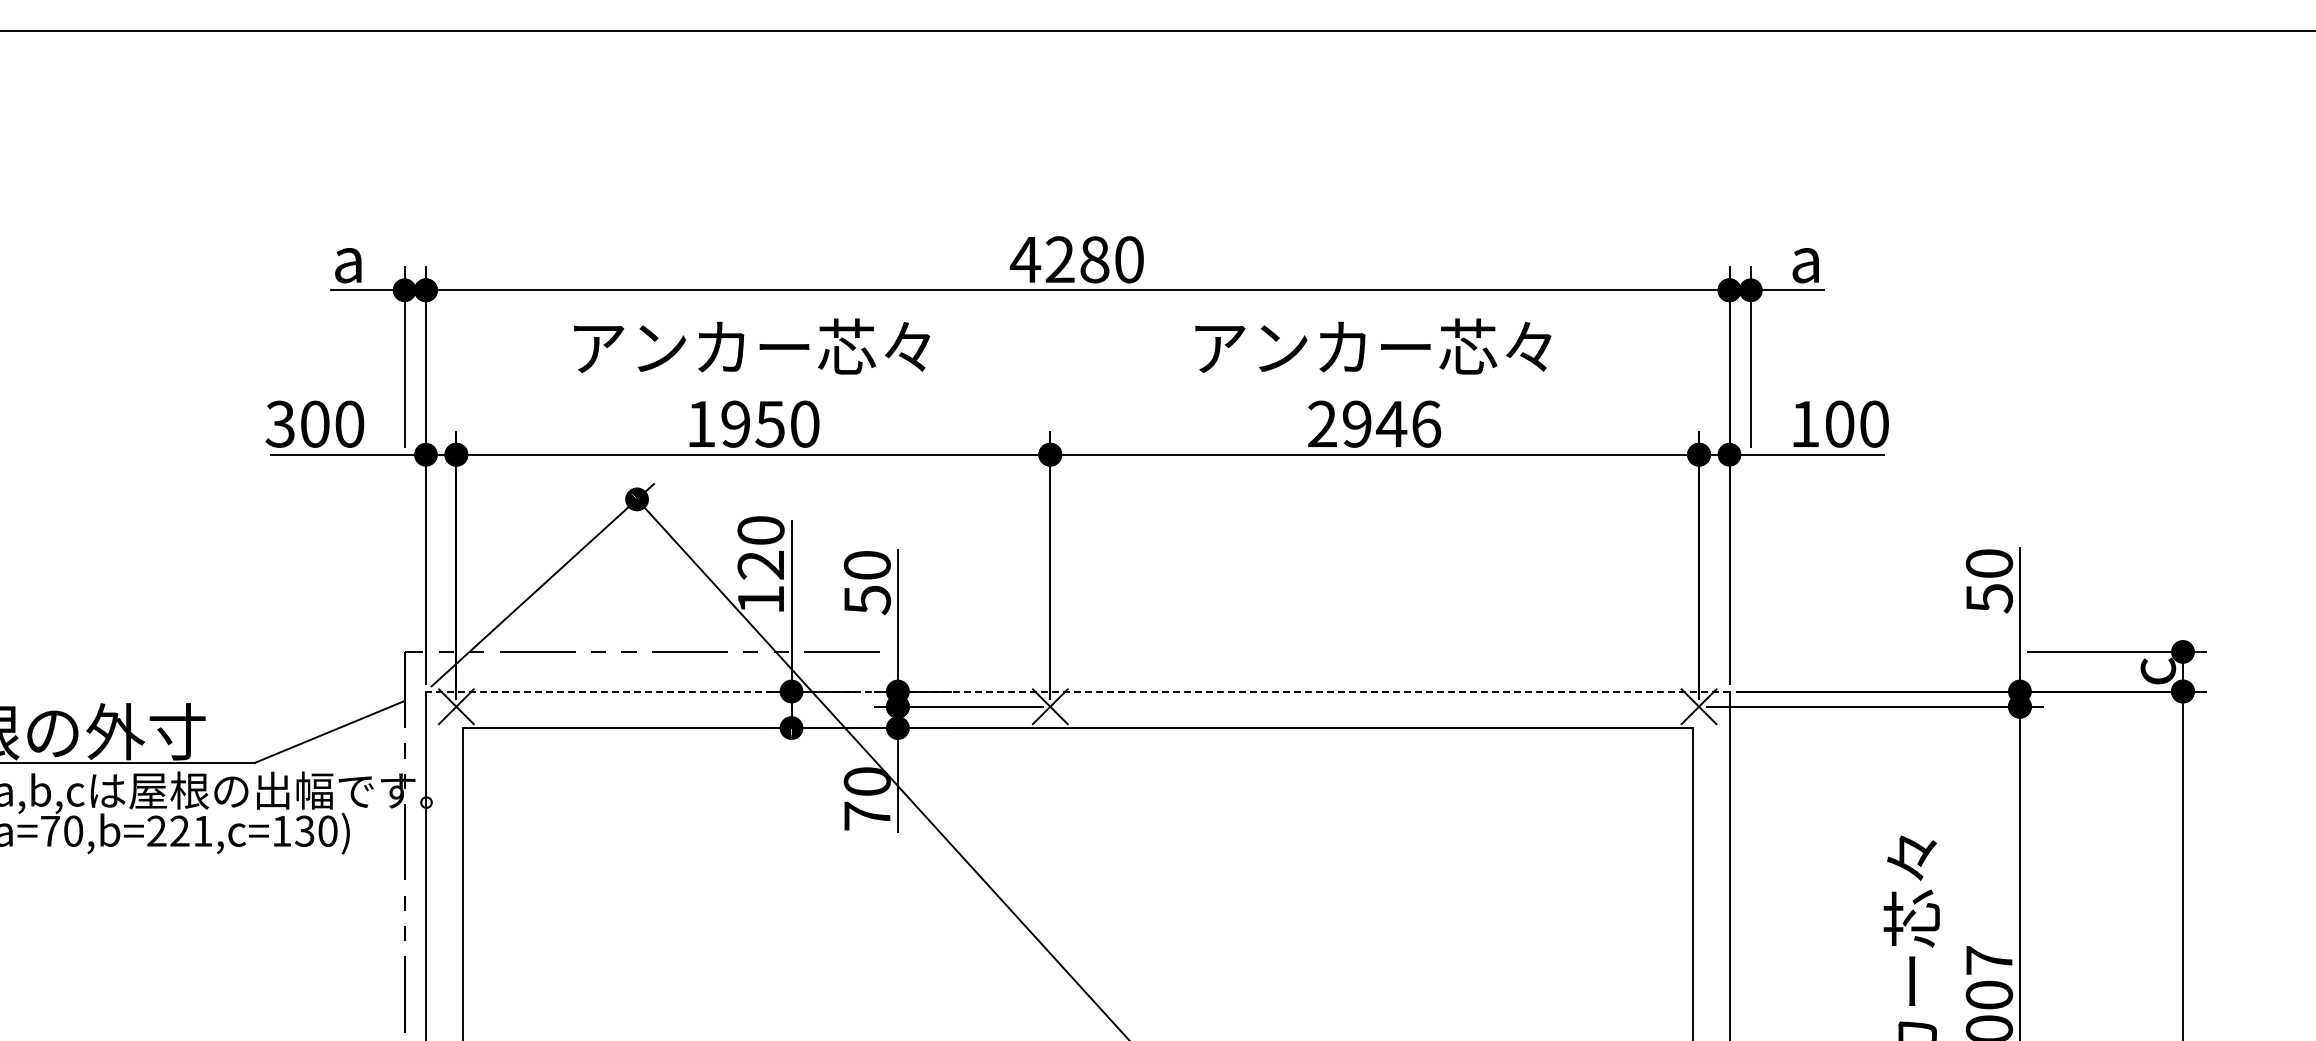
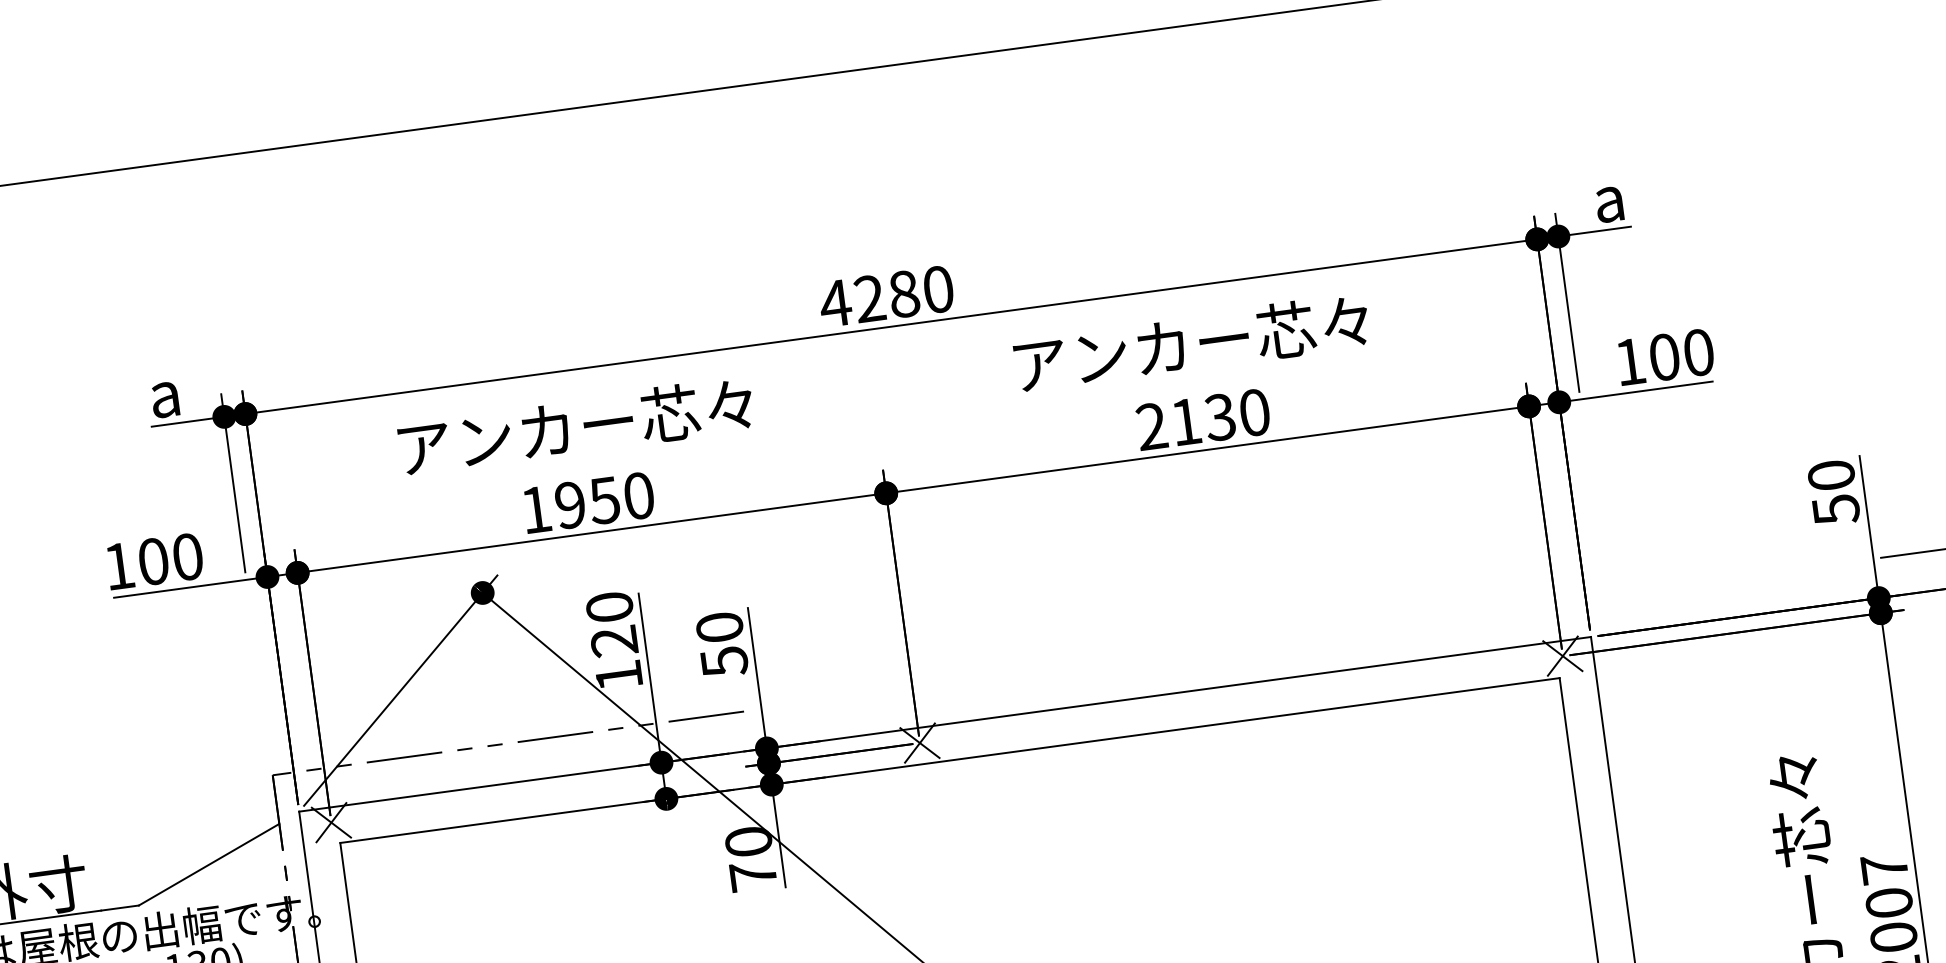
text: (279, 423) -> (118, 565), 300 -> 100
text: (1391, 423) -> (1220, 416), 2946 -> 2130
line: (1077, 691) -> (944, 724), dashed -> solid

